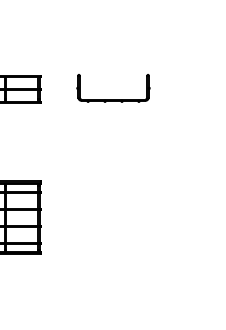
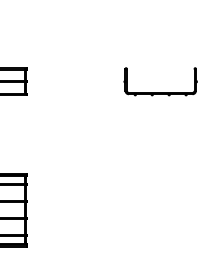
part: (113, 99) -> (160, 92), moved

